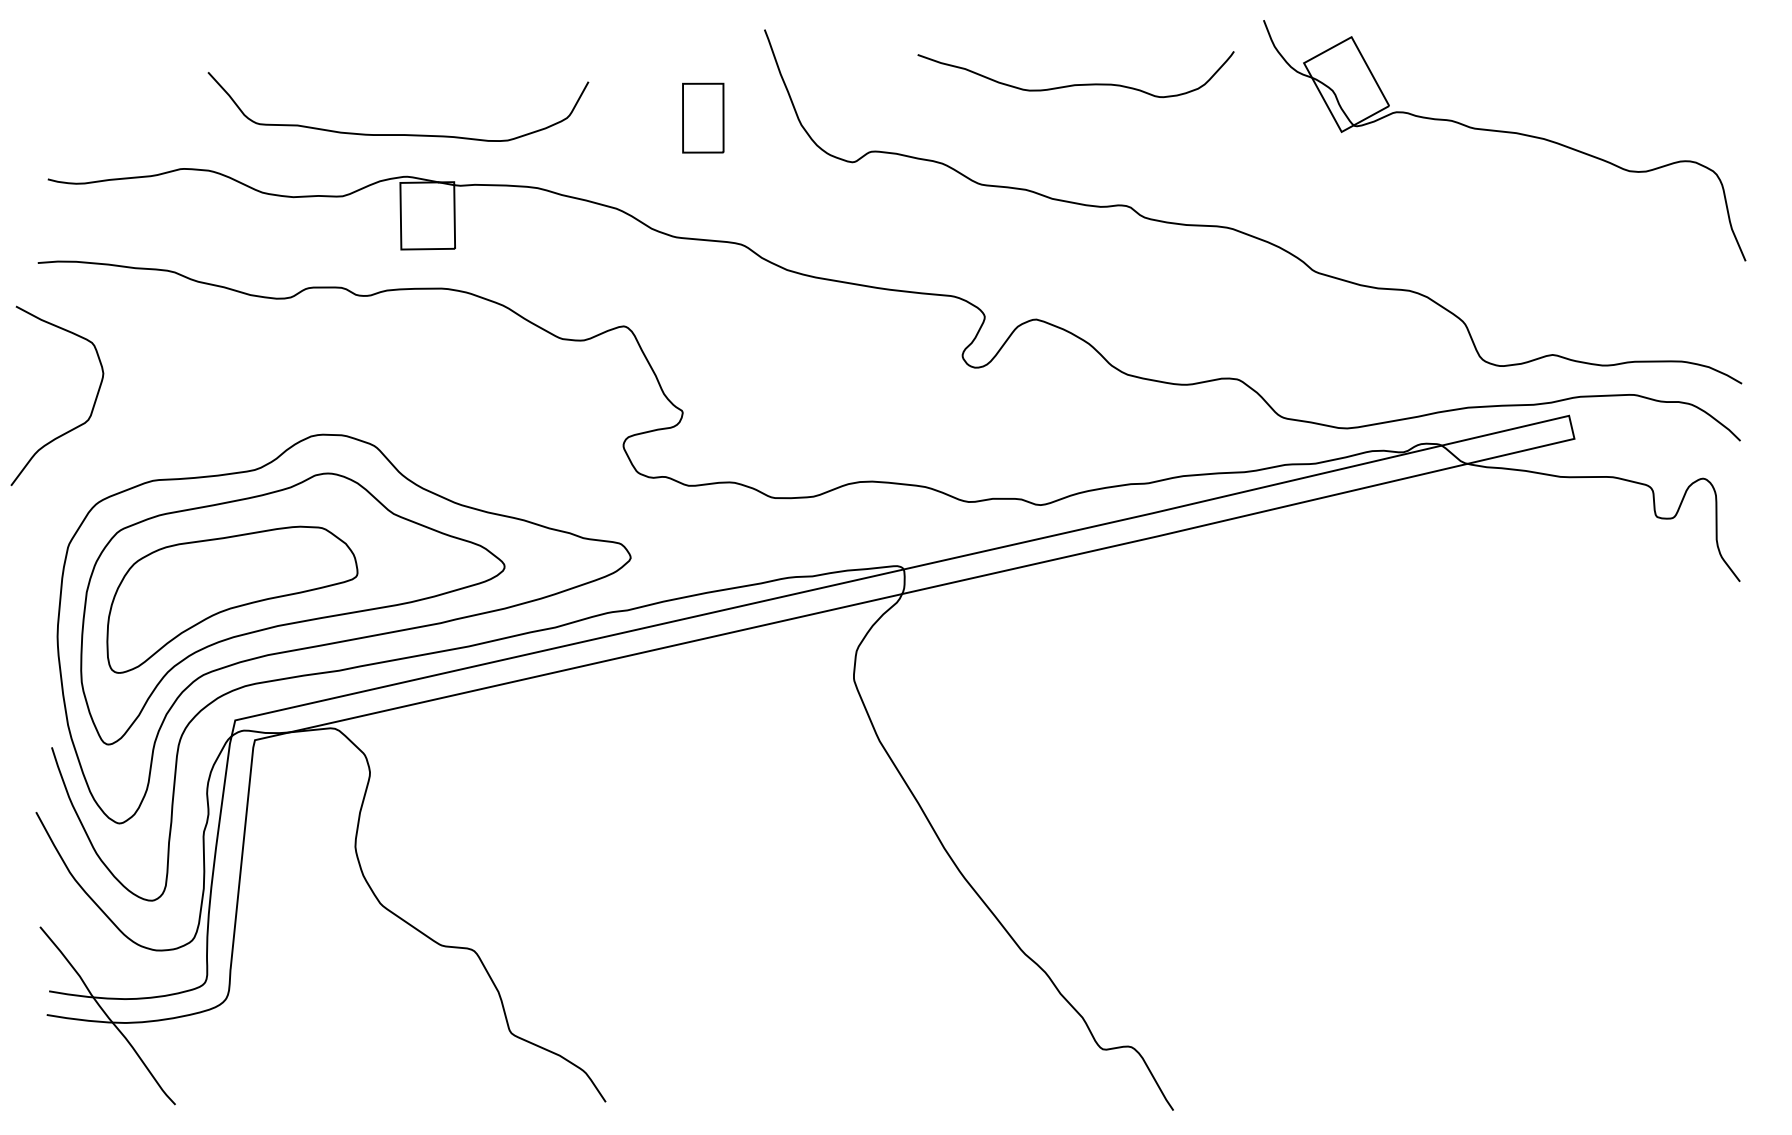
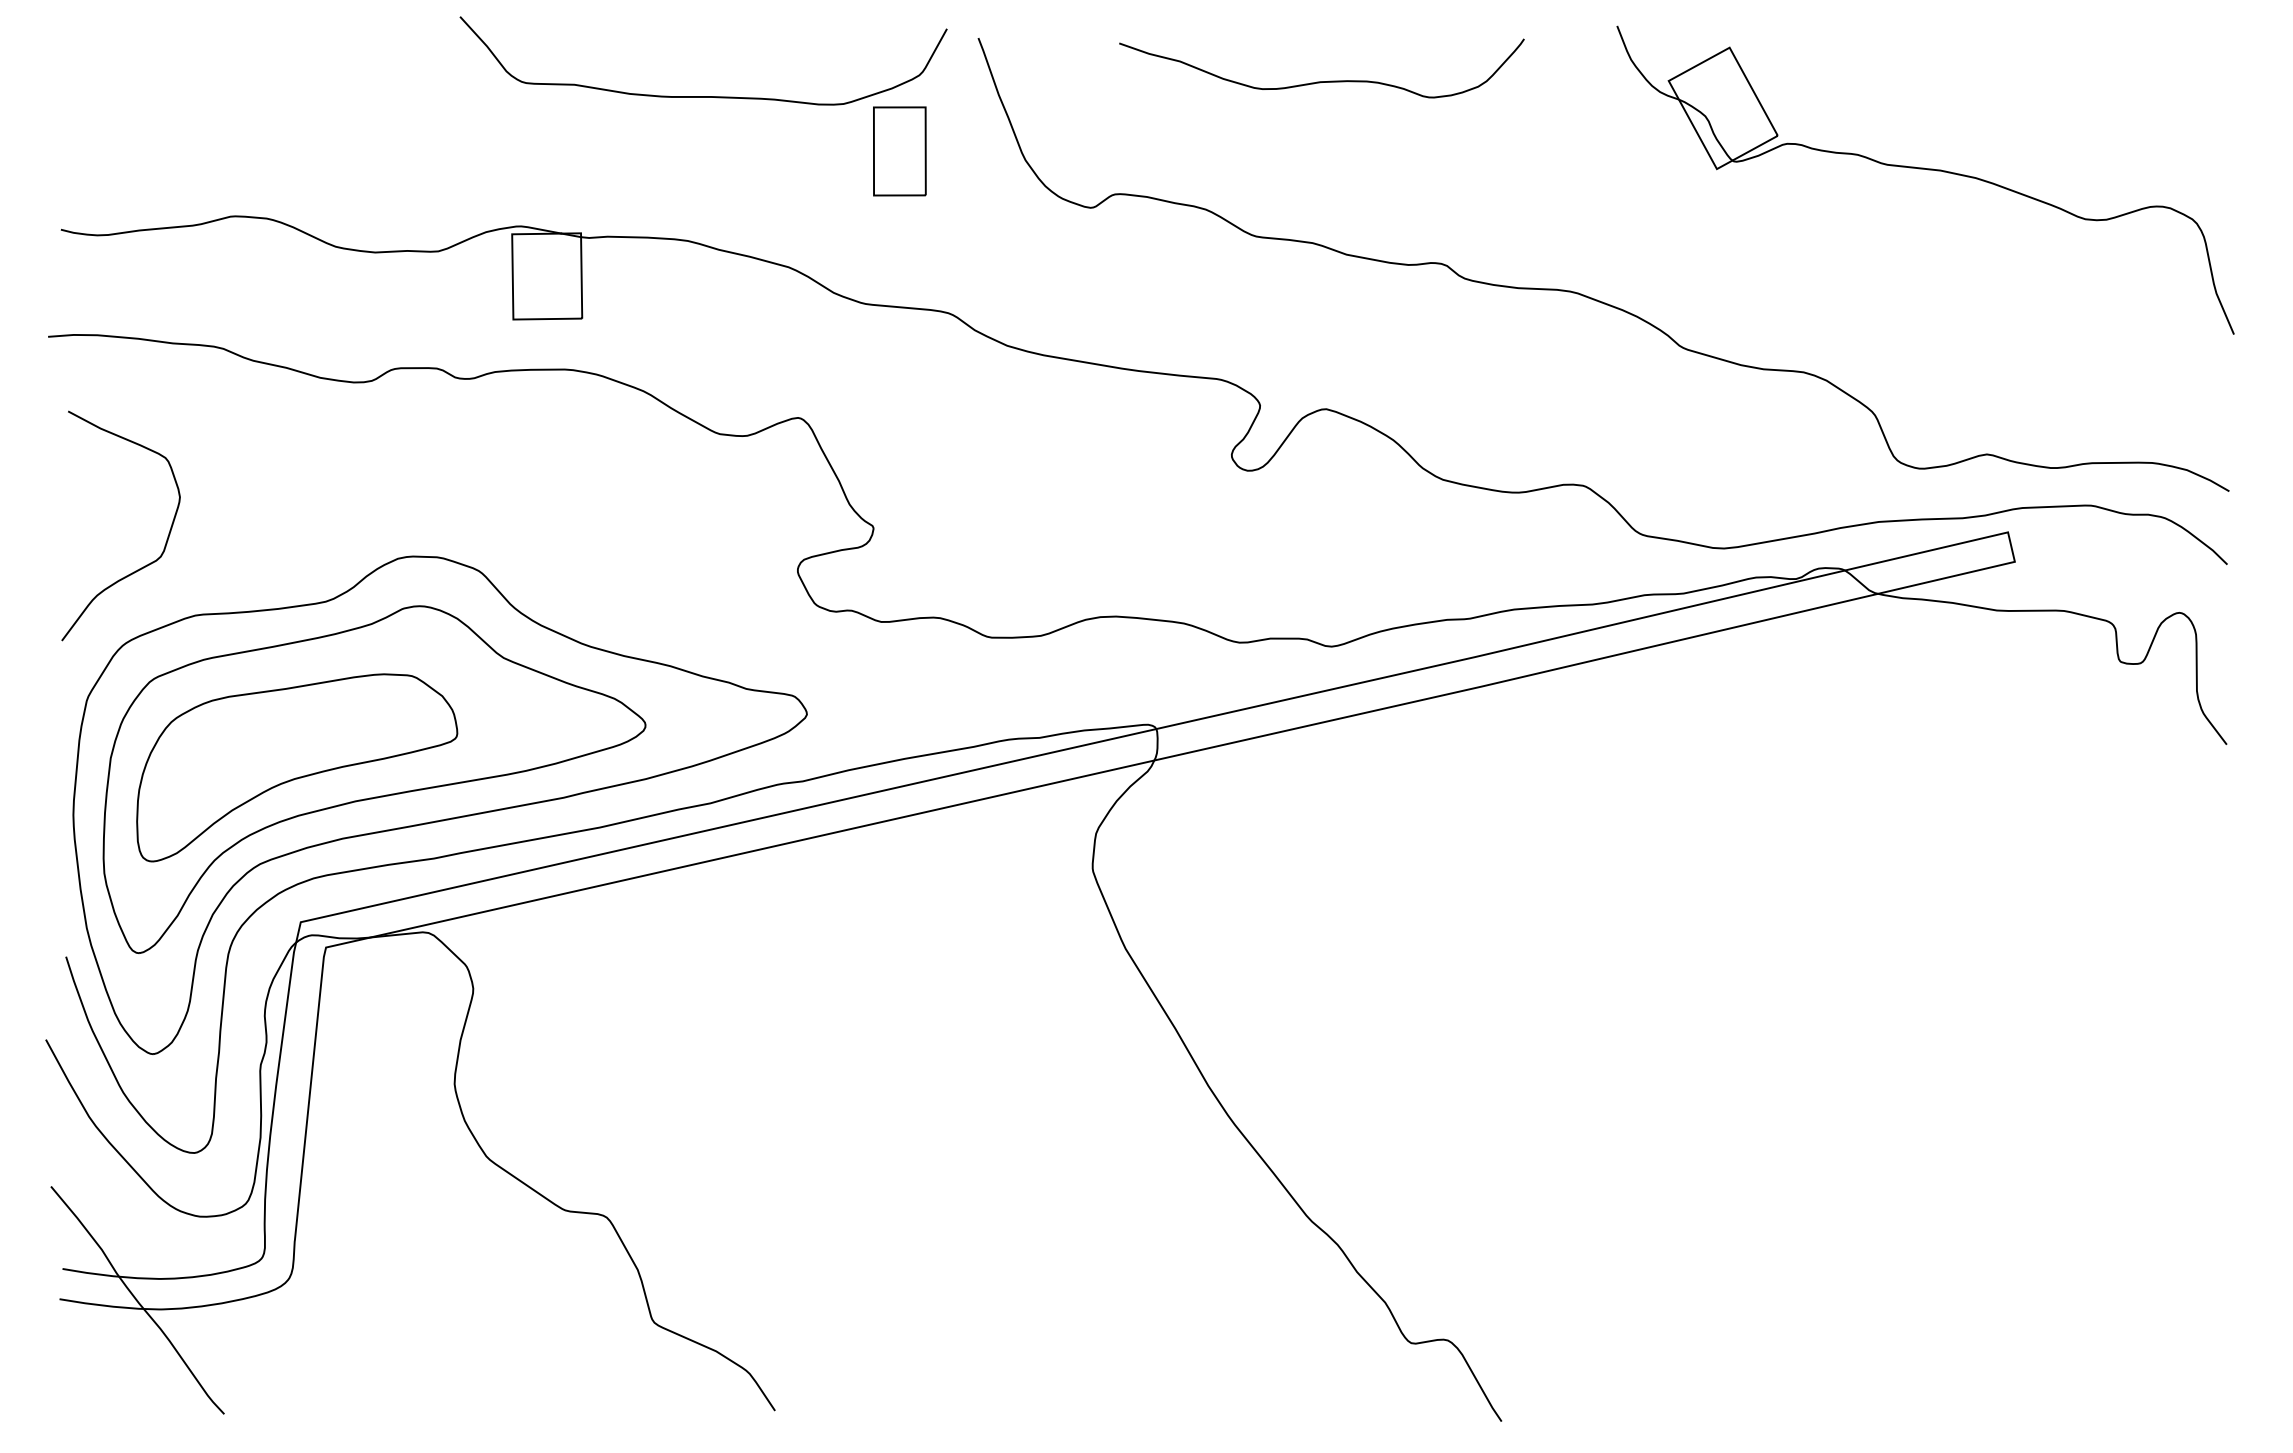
curve: (1075, 84) -> (1321, 81), moved
curve: (398, 134) -> (703, 96), moved
curve: (77, 426) -> (146, 564), moved

